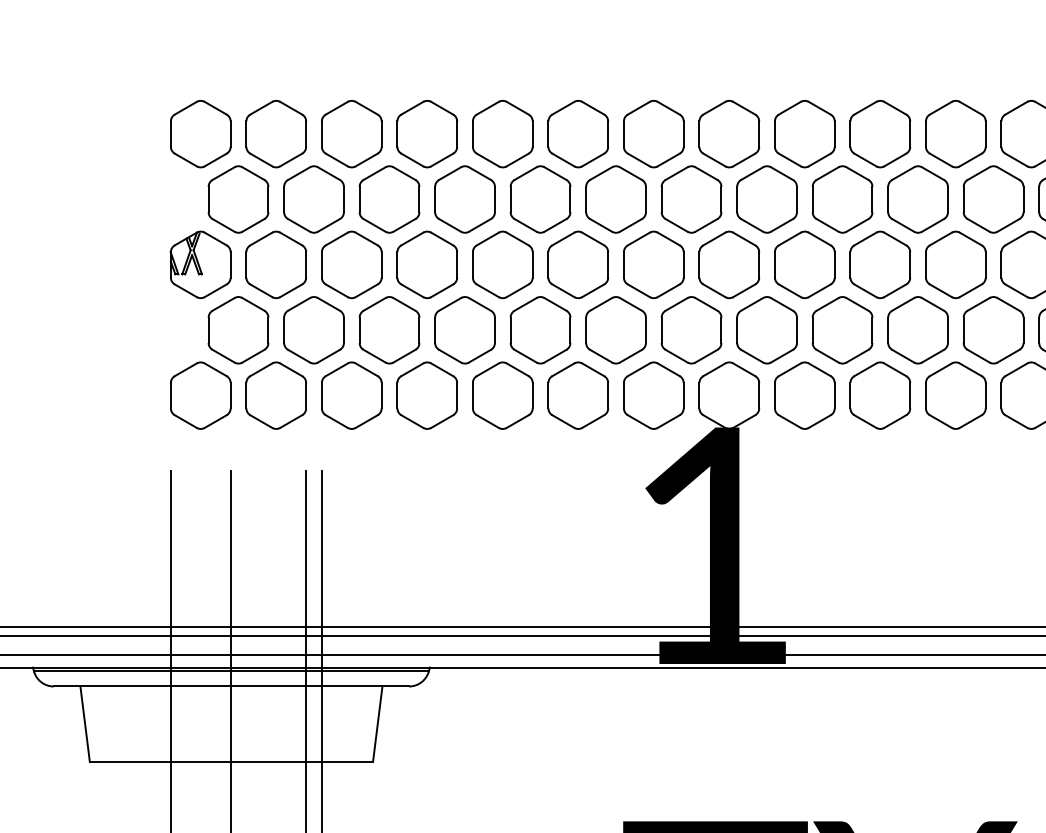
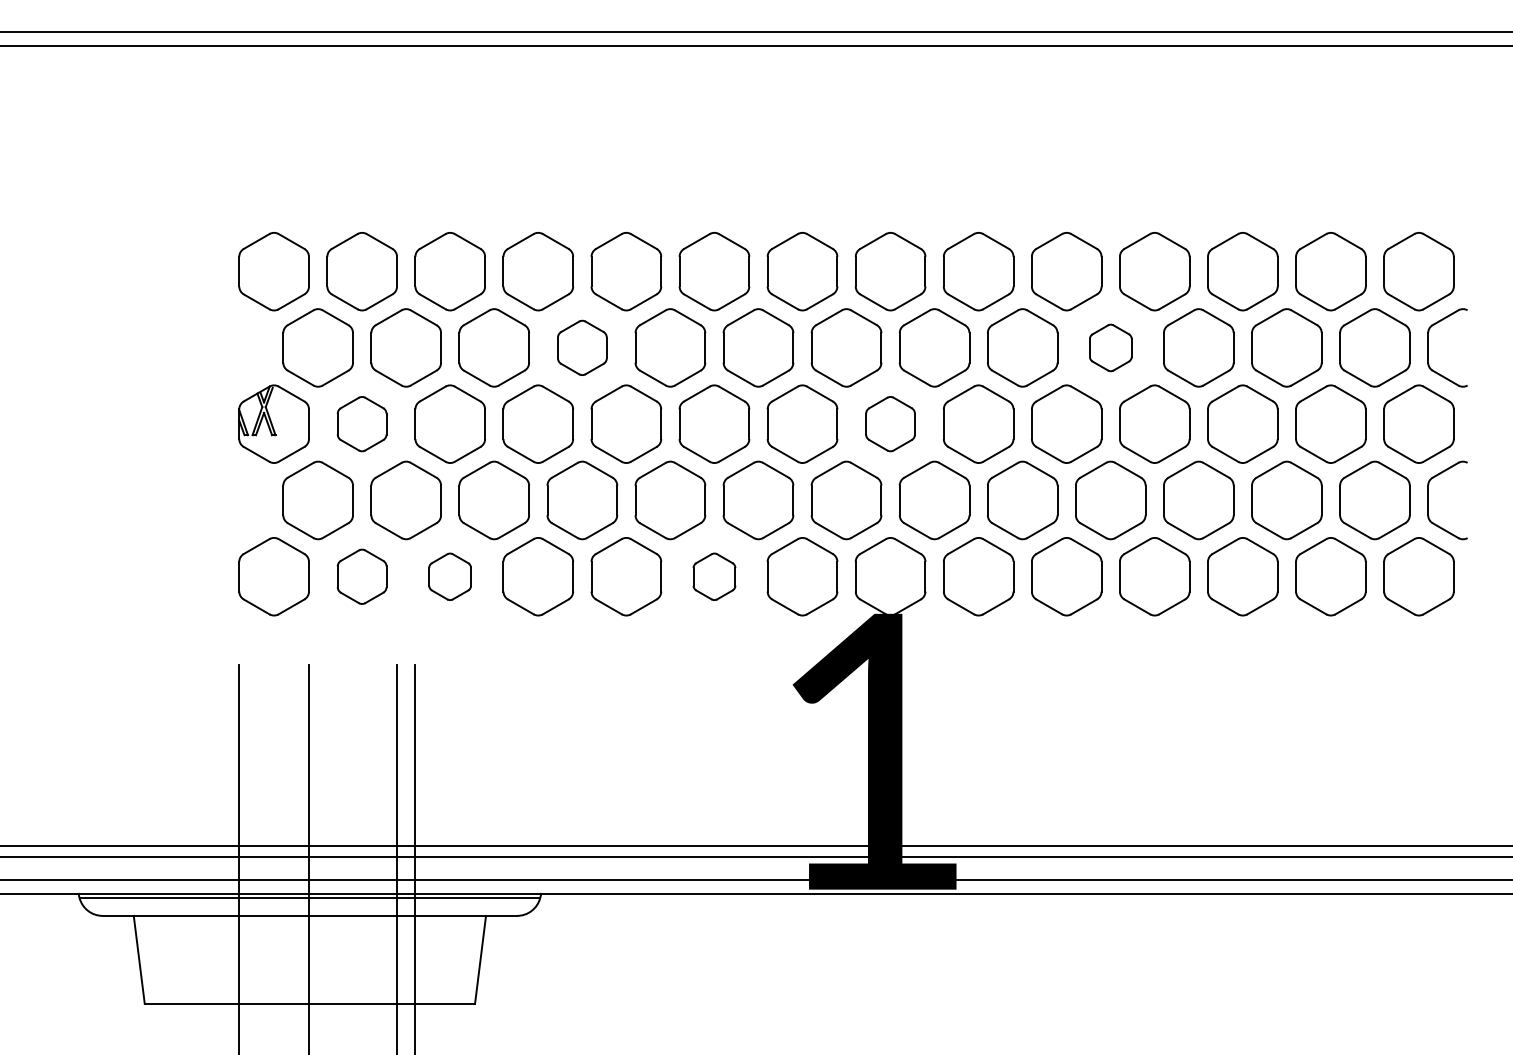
part: (465, 199) -> (582, 347), size x0.7
part: (917, 199) -> (1110, 347), size x0.6
part: (275, 264) -> (361, 423), size x0.7
part: (729, 264) -> (890, 423), size x0.7
part: (275, 395) -> (361, 576), size x0.7
part: (351, 395) -> (449, 576), size x0.6
part: (578, 395) -> (714, 576), size x0.6

